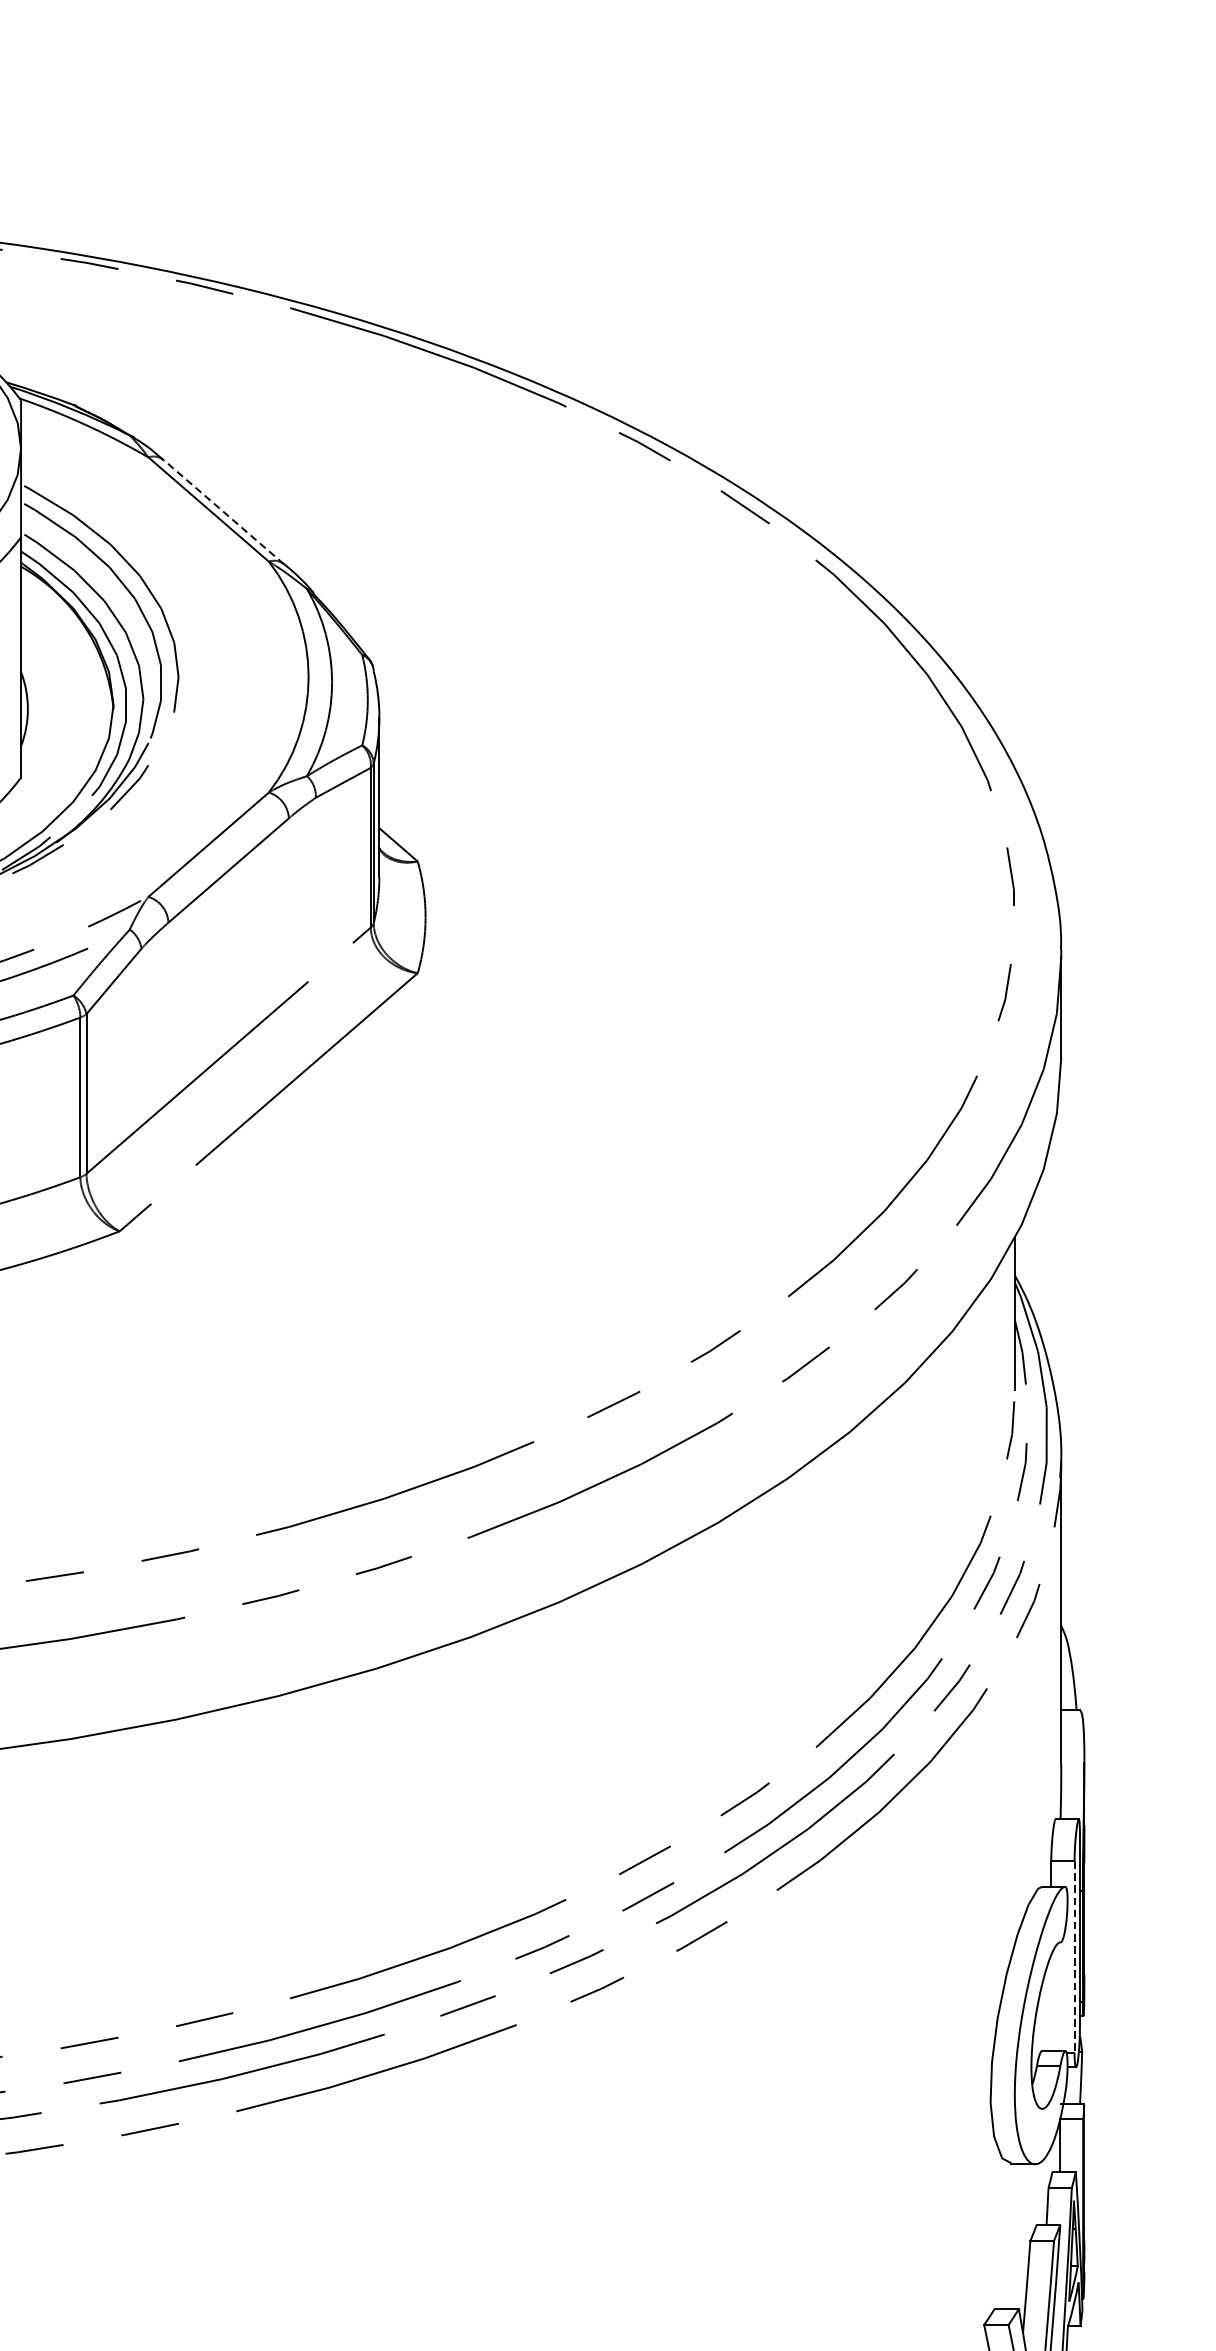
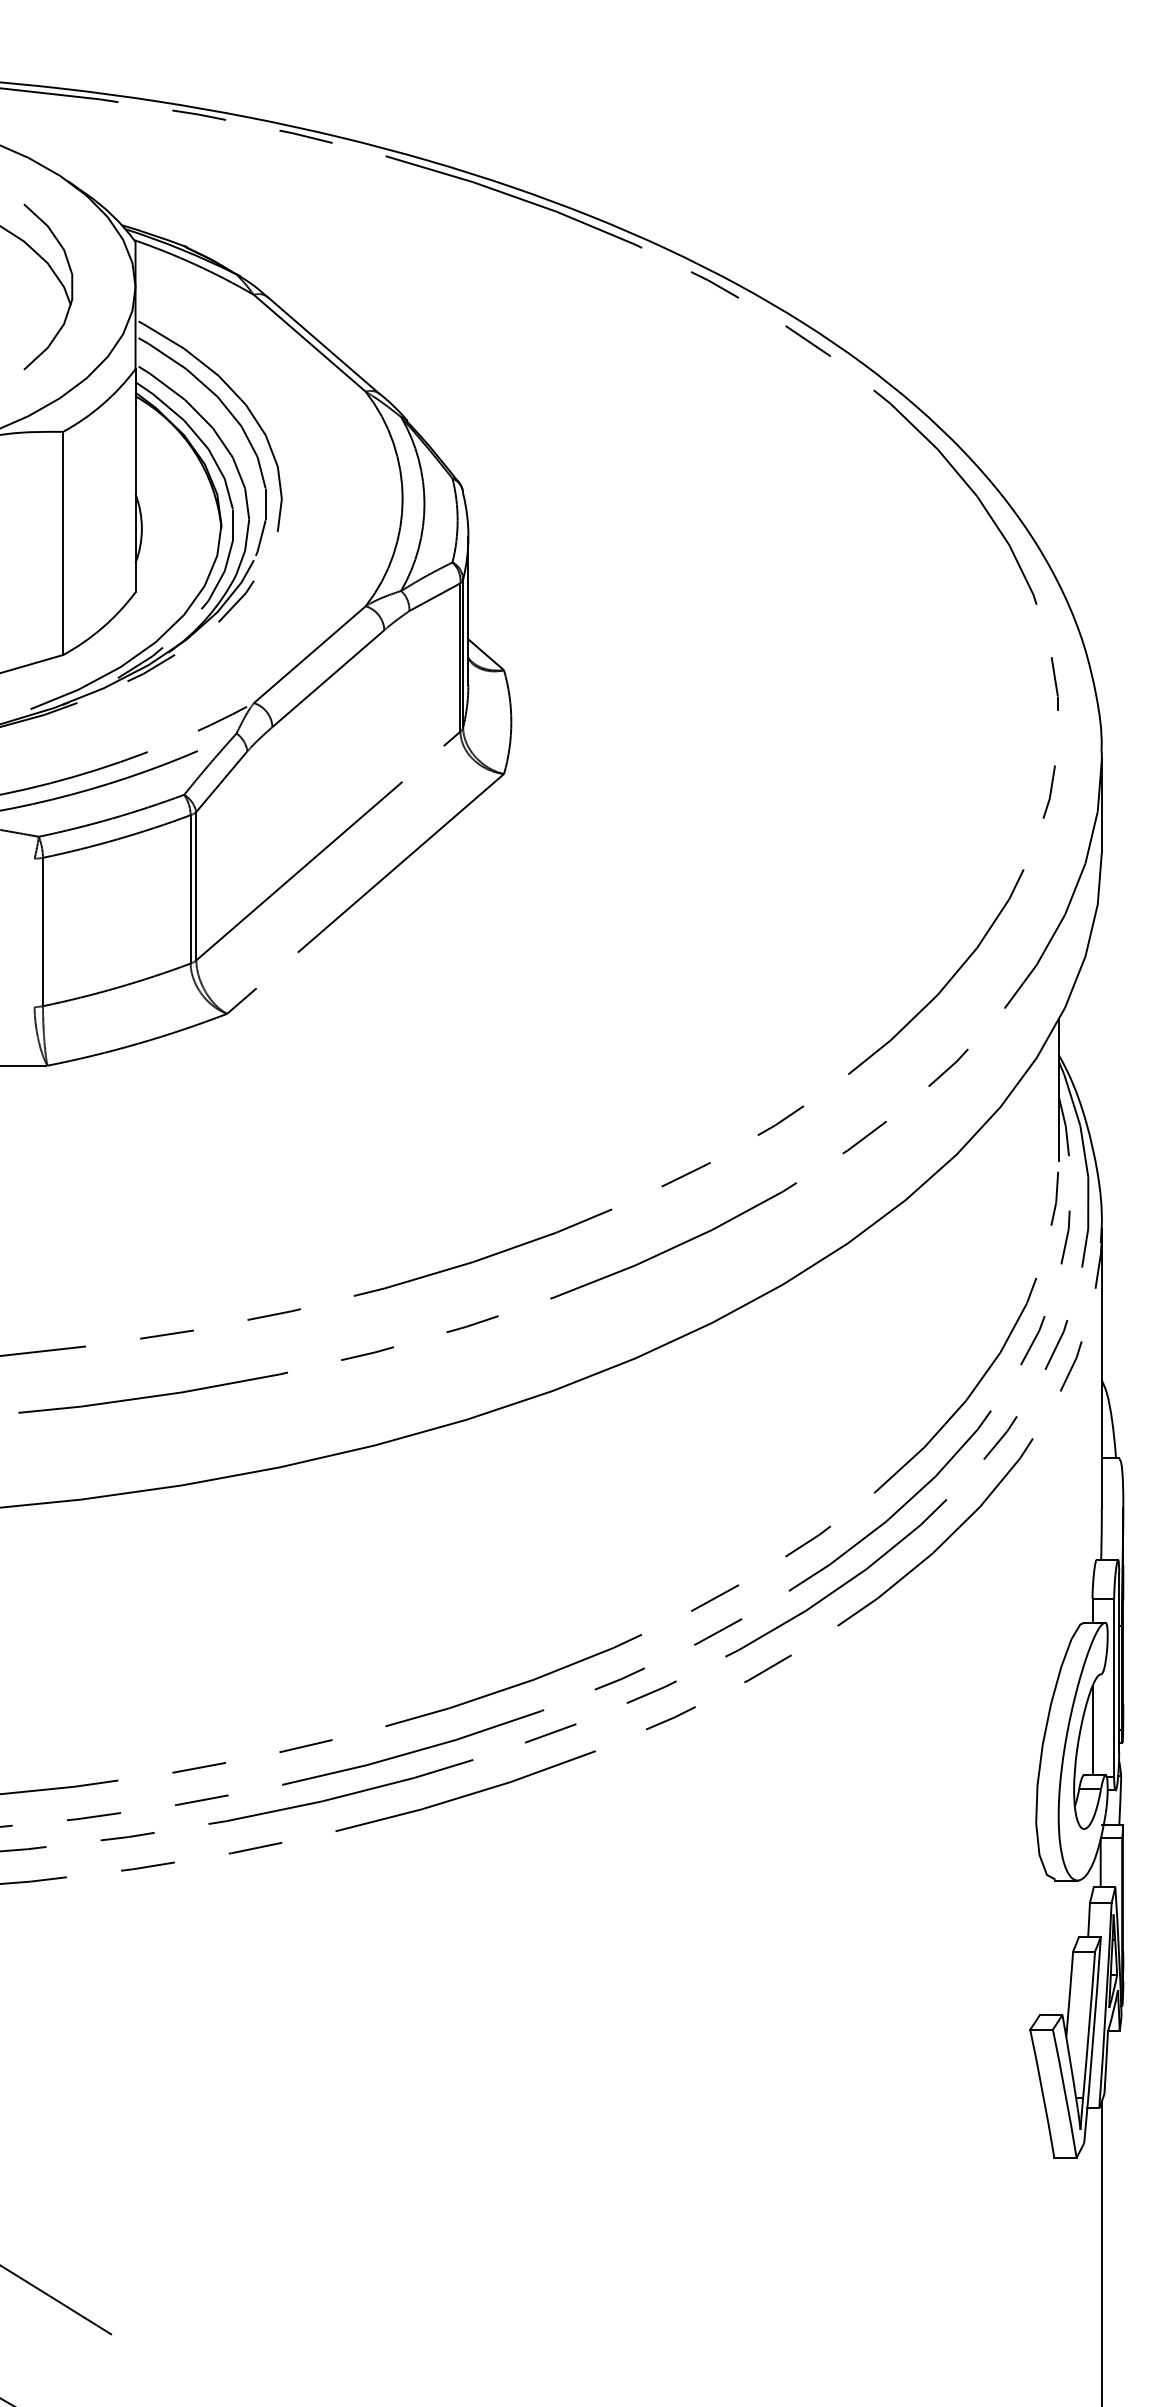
line: (223, 511) -> (323, 345), dashed -> solid
line: (1074, 1957) -> (1114, 1688), dashed -> solid
line: (1051, 2002) -> (1092, 1730), added

